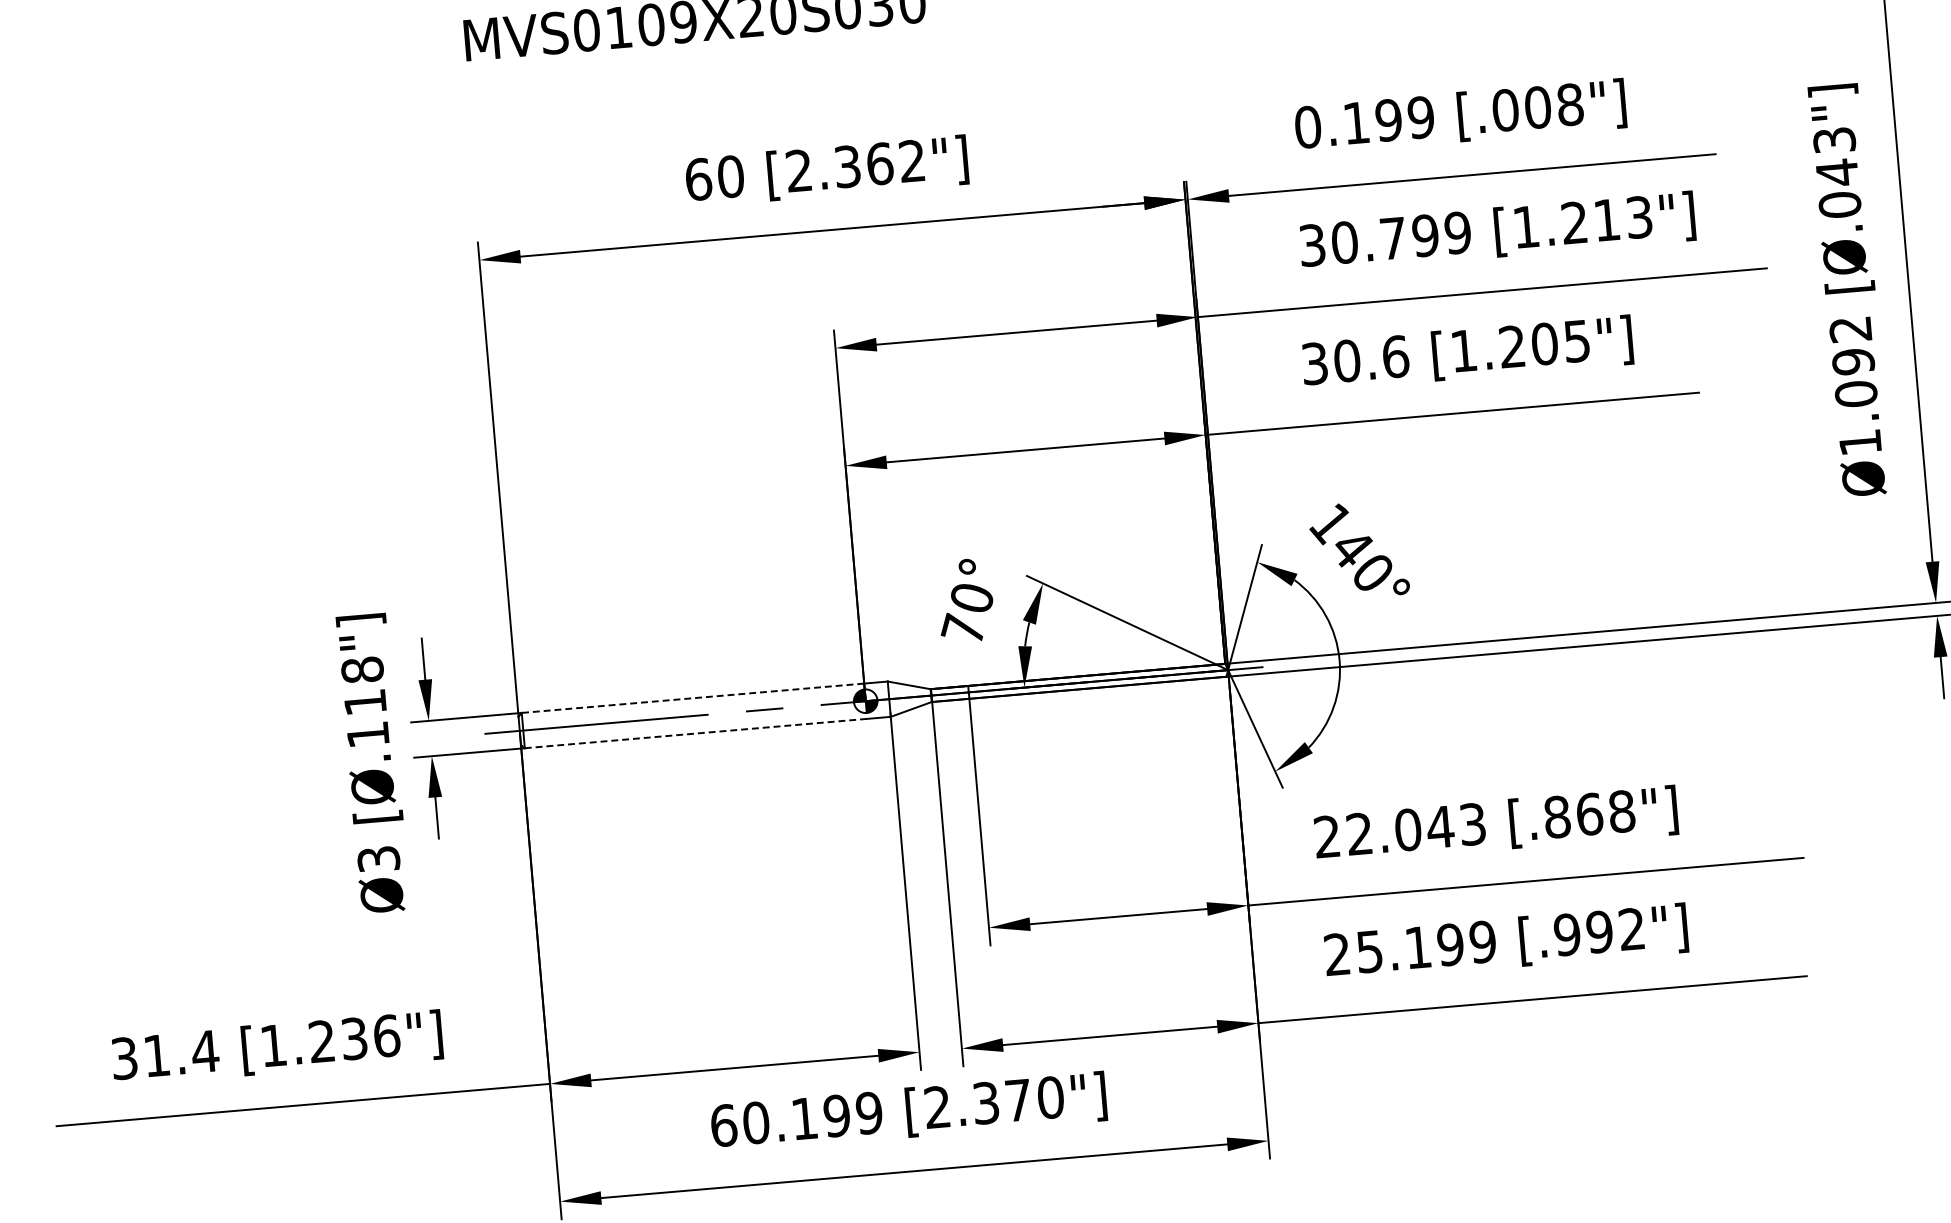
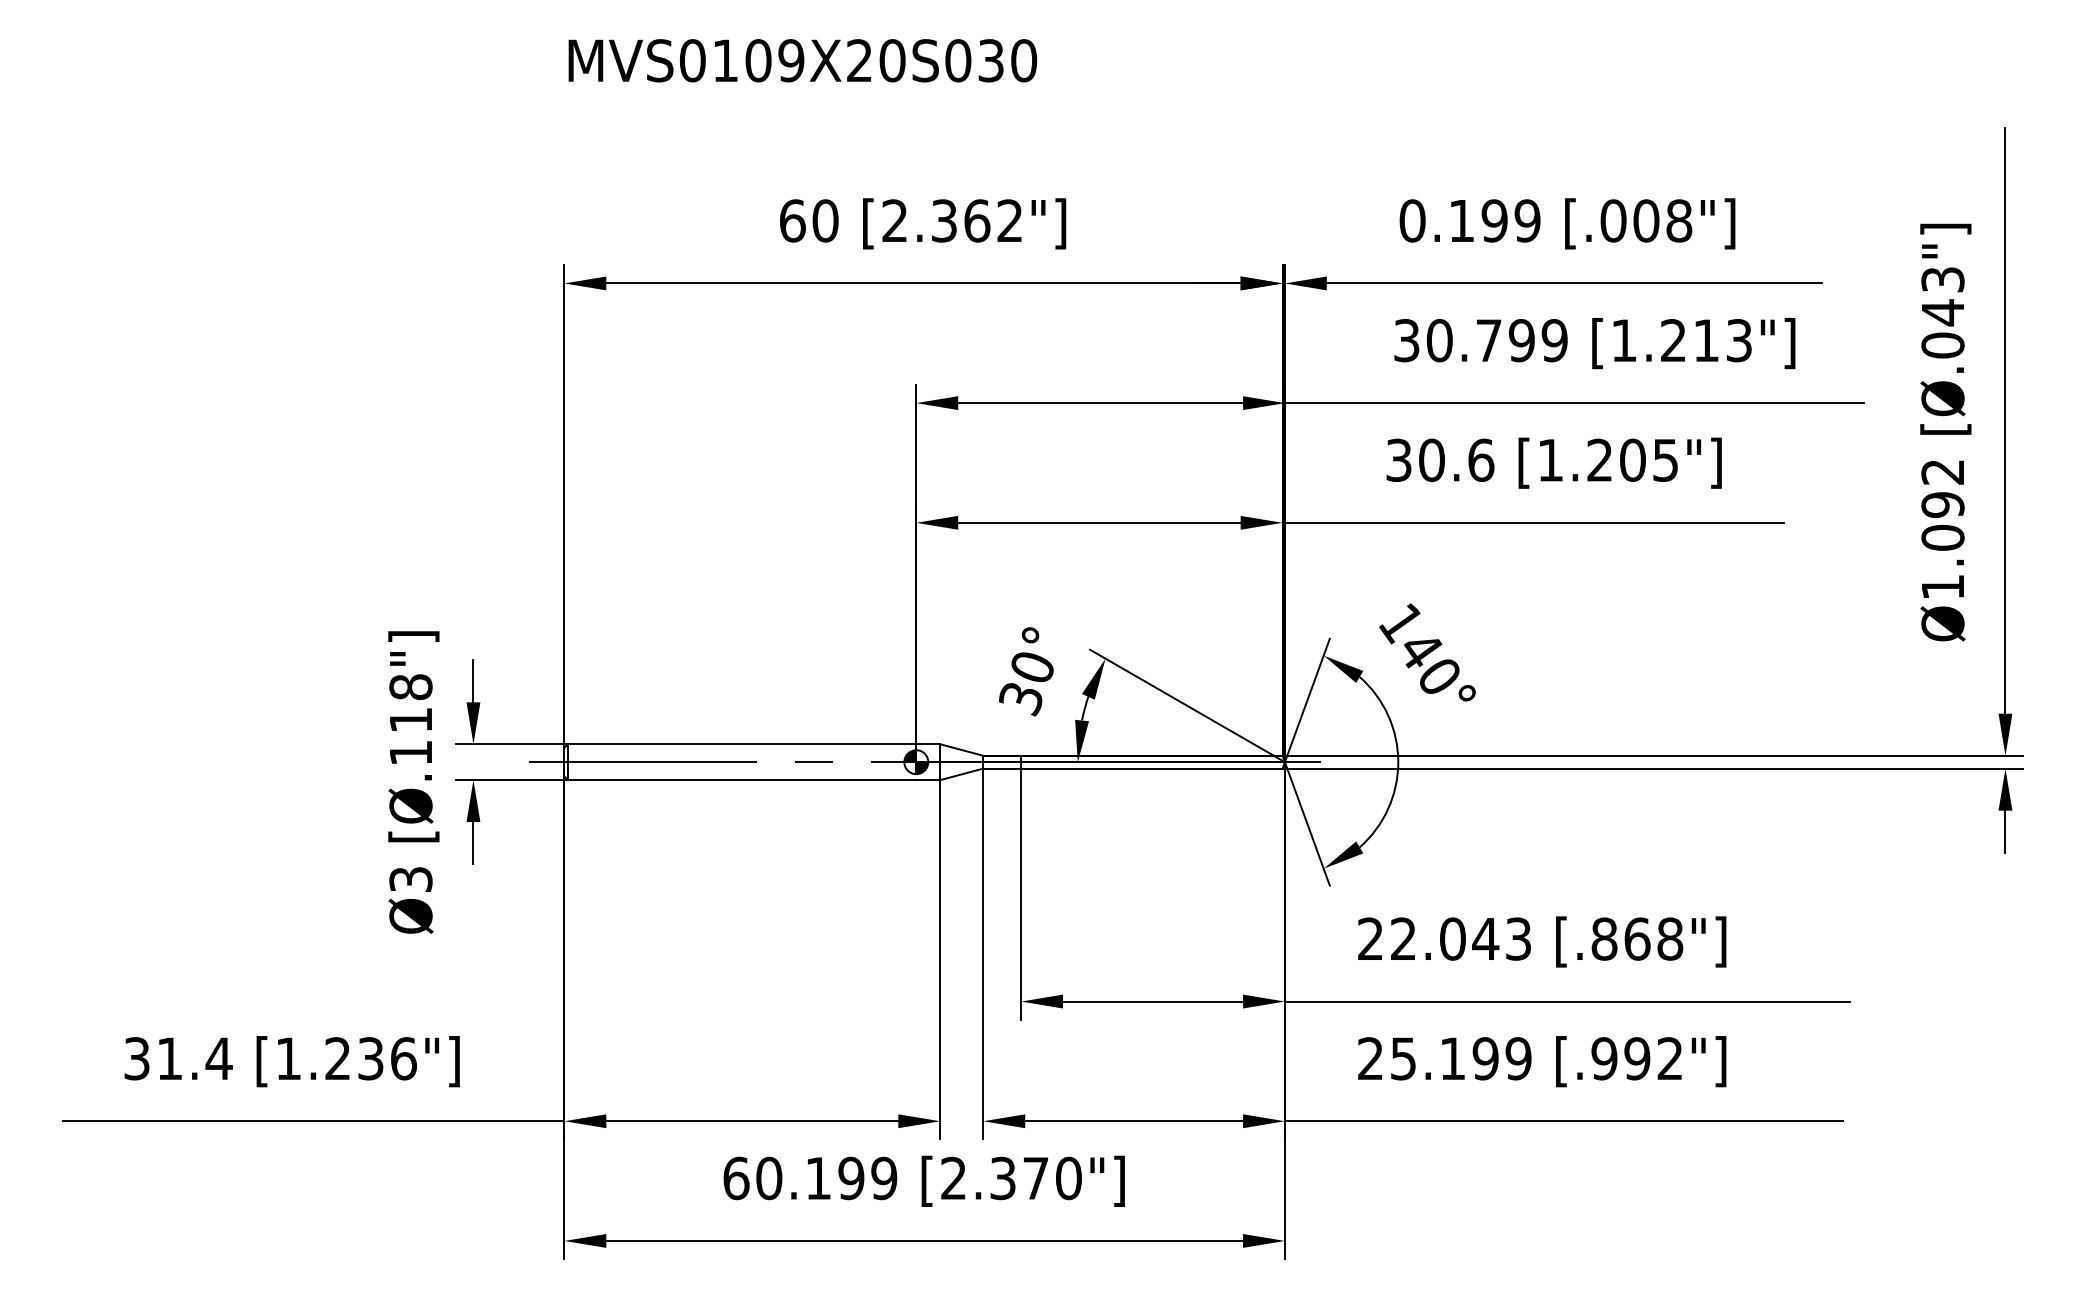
text: (961, 629) -> (1019, 698), 70° -> 30°
line: (692, 698) -> (741, 744), dashed -> solid
line: (696, 733) -> (742, 780), dashed -> solid

